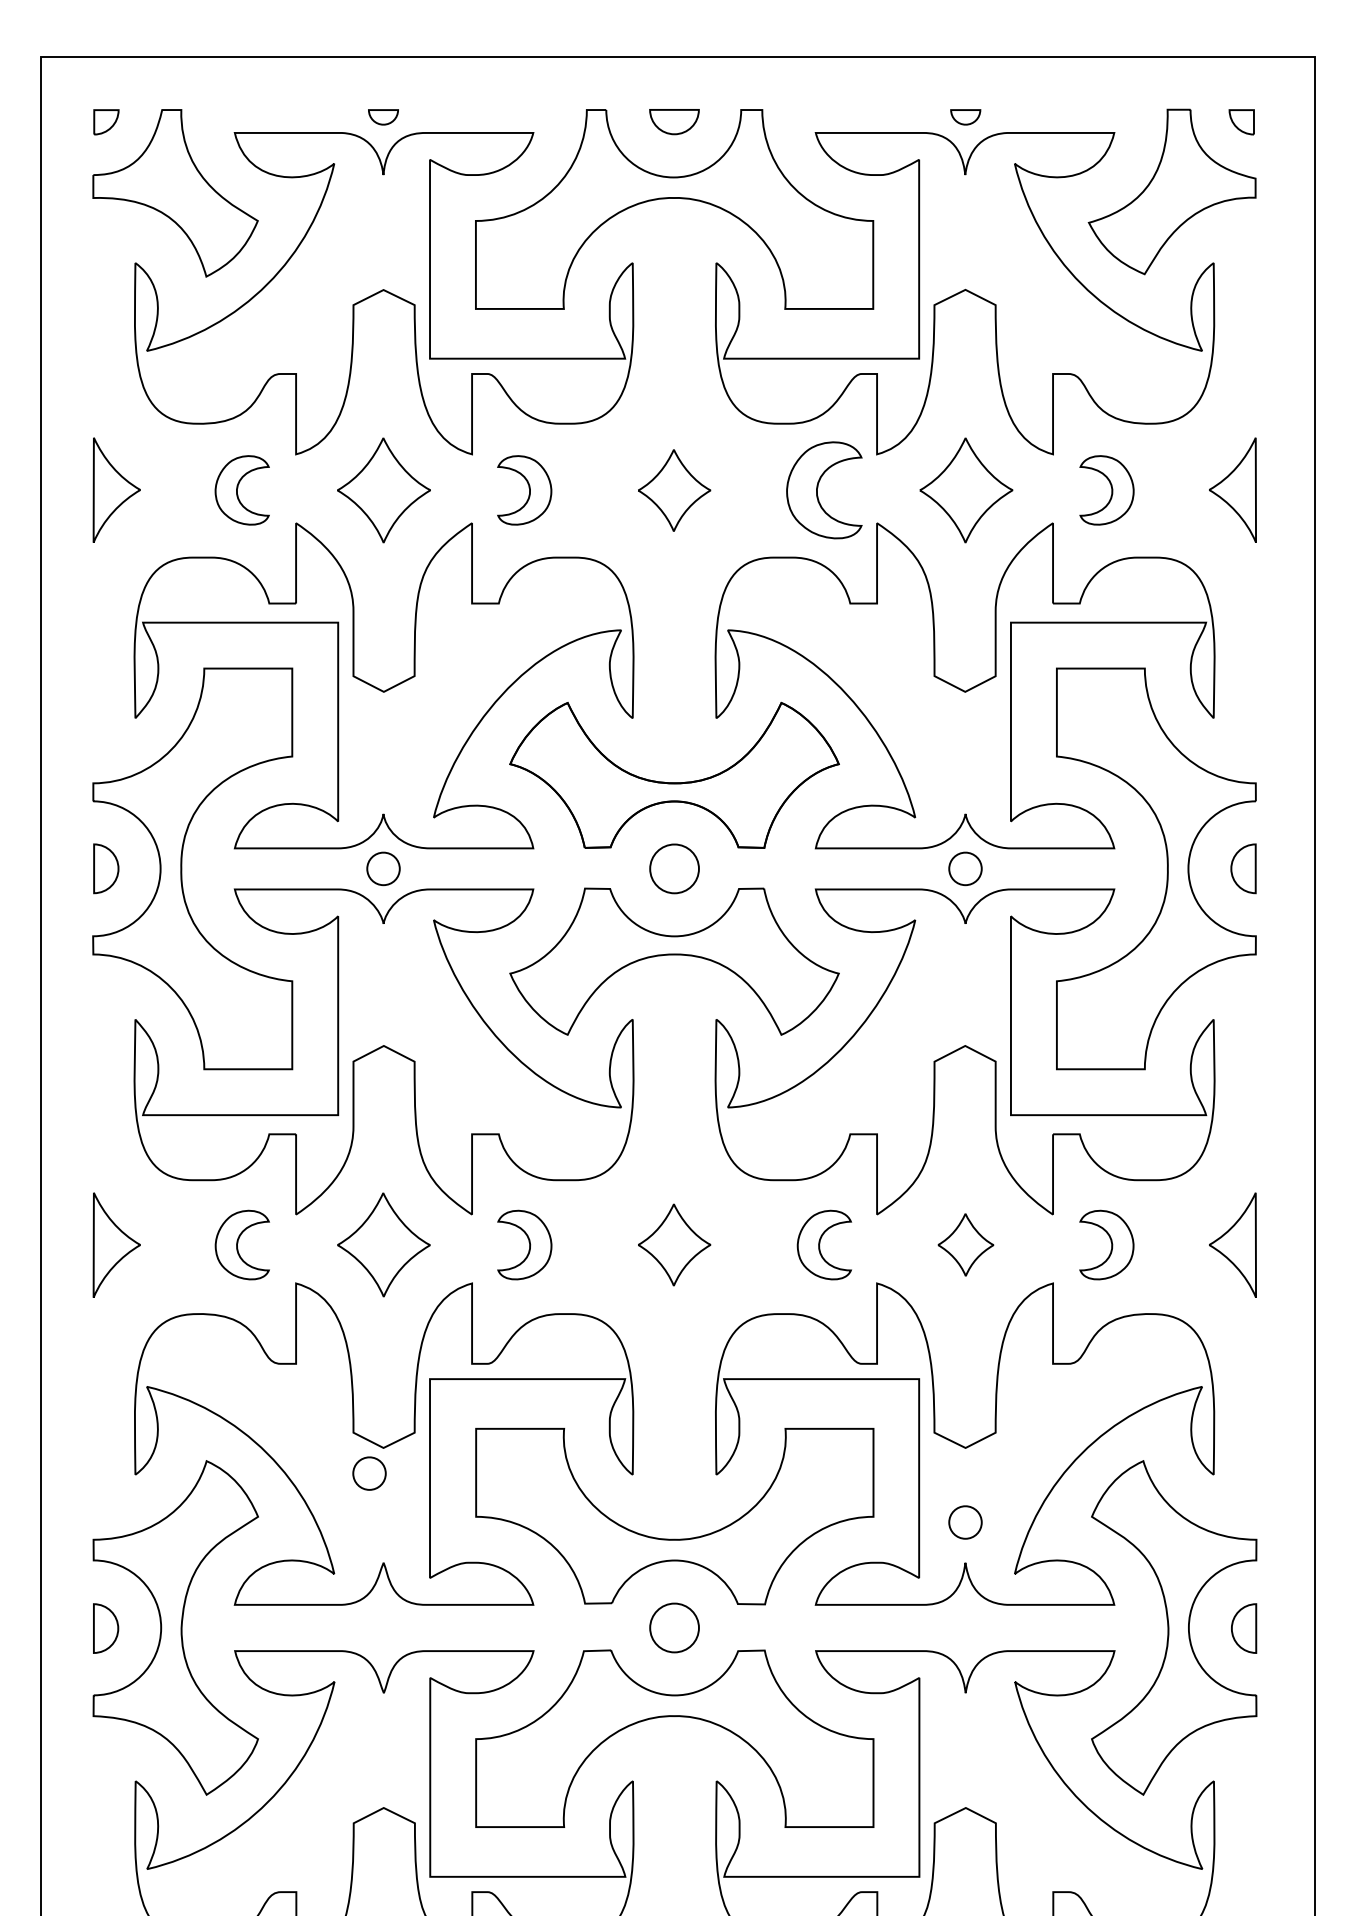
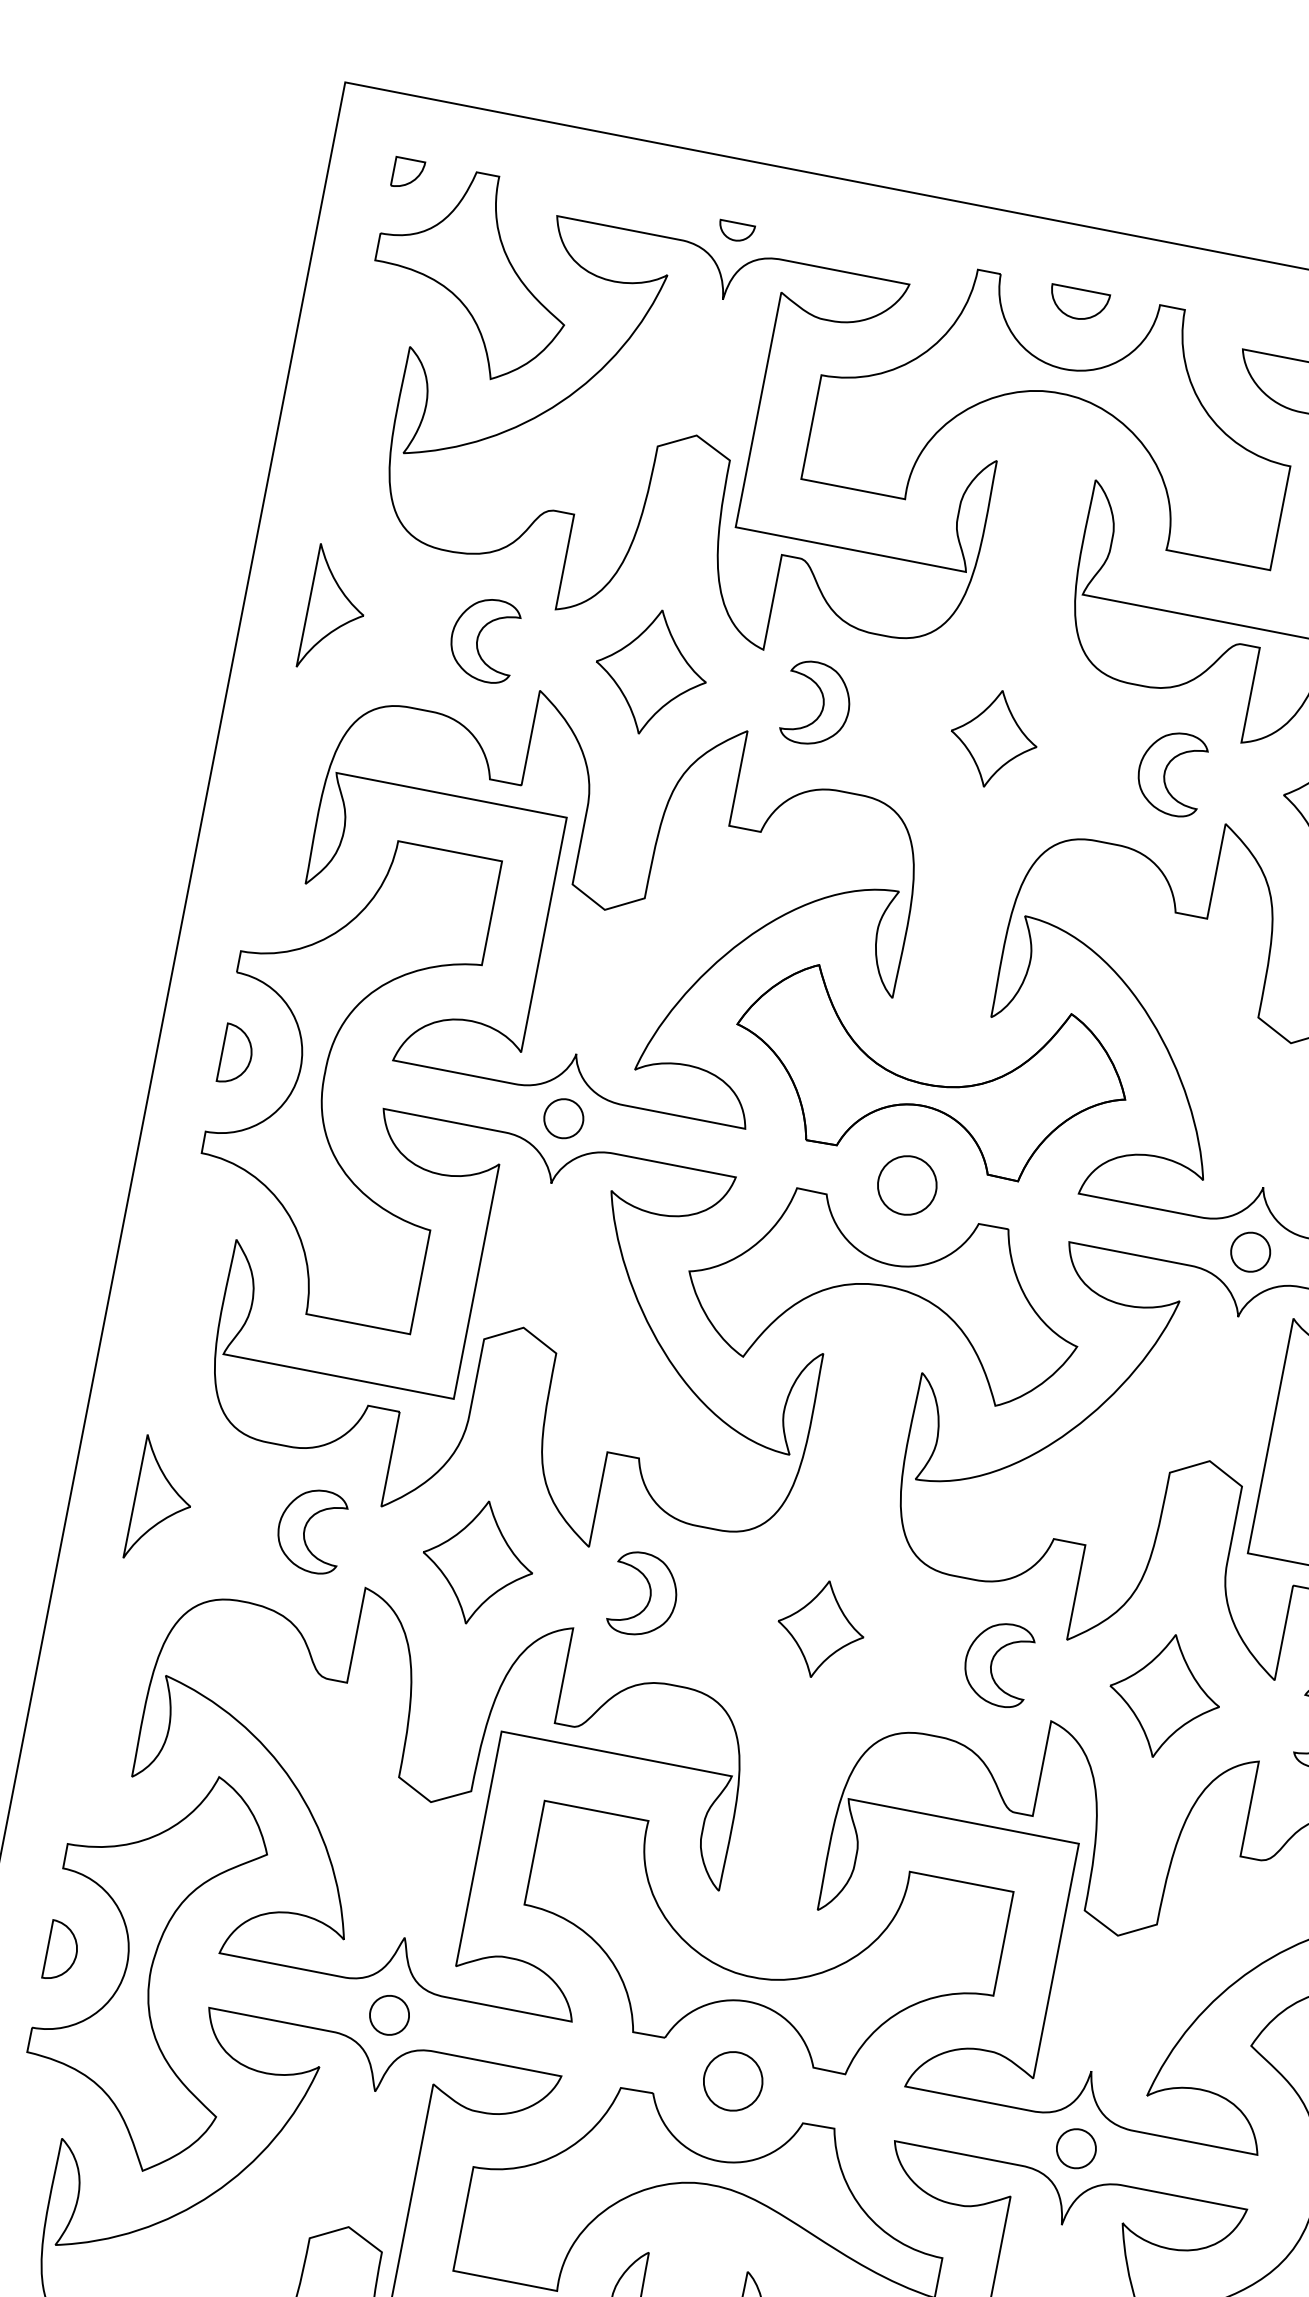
part: (824, 490) -> (1171, 773), size x0.71
part: (965, 1244) -> (1164, 1695), size x1.67
part: (369, 1473) -> (389, 2015), moved
part: (965, 1522) -> (1076, 2148), moved

